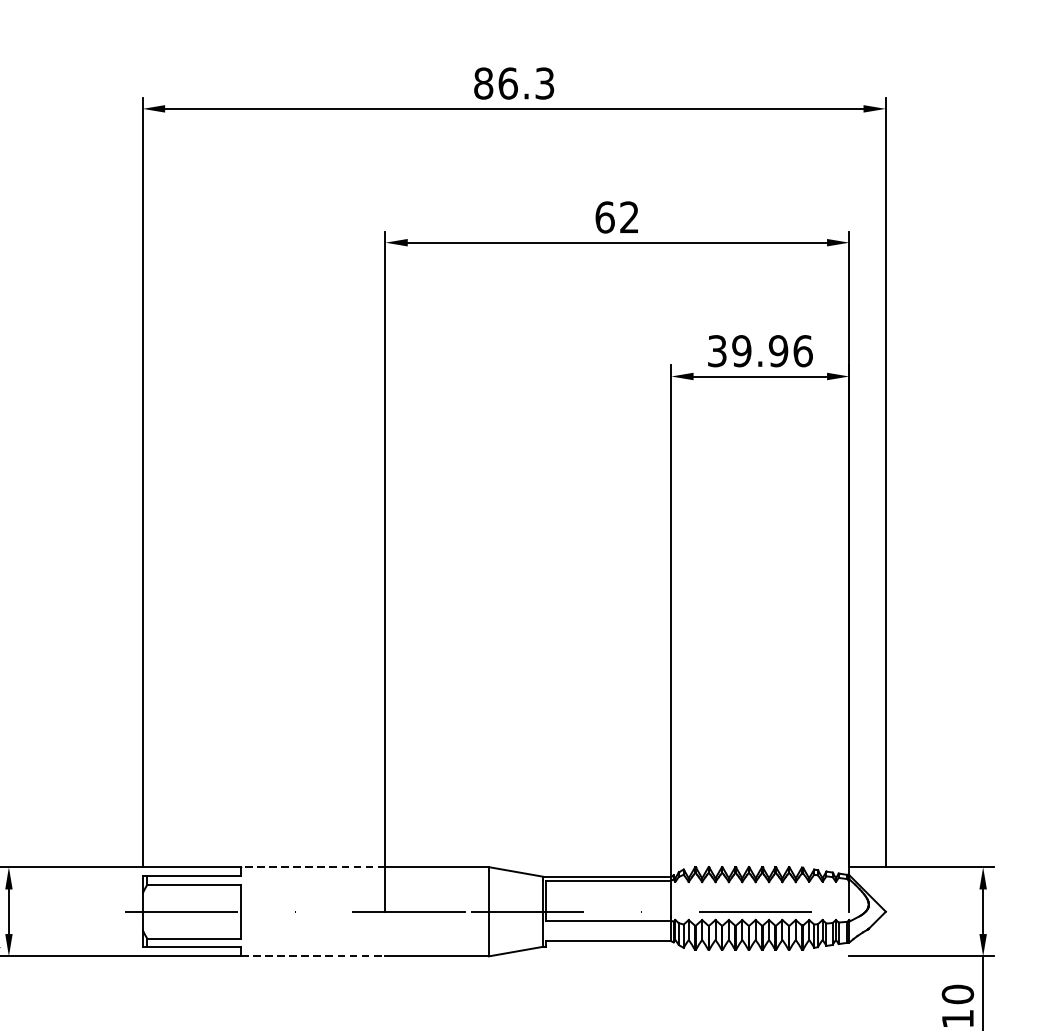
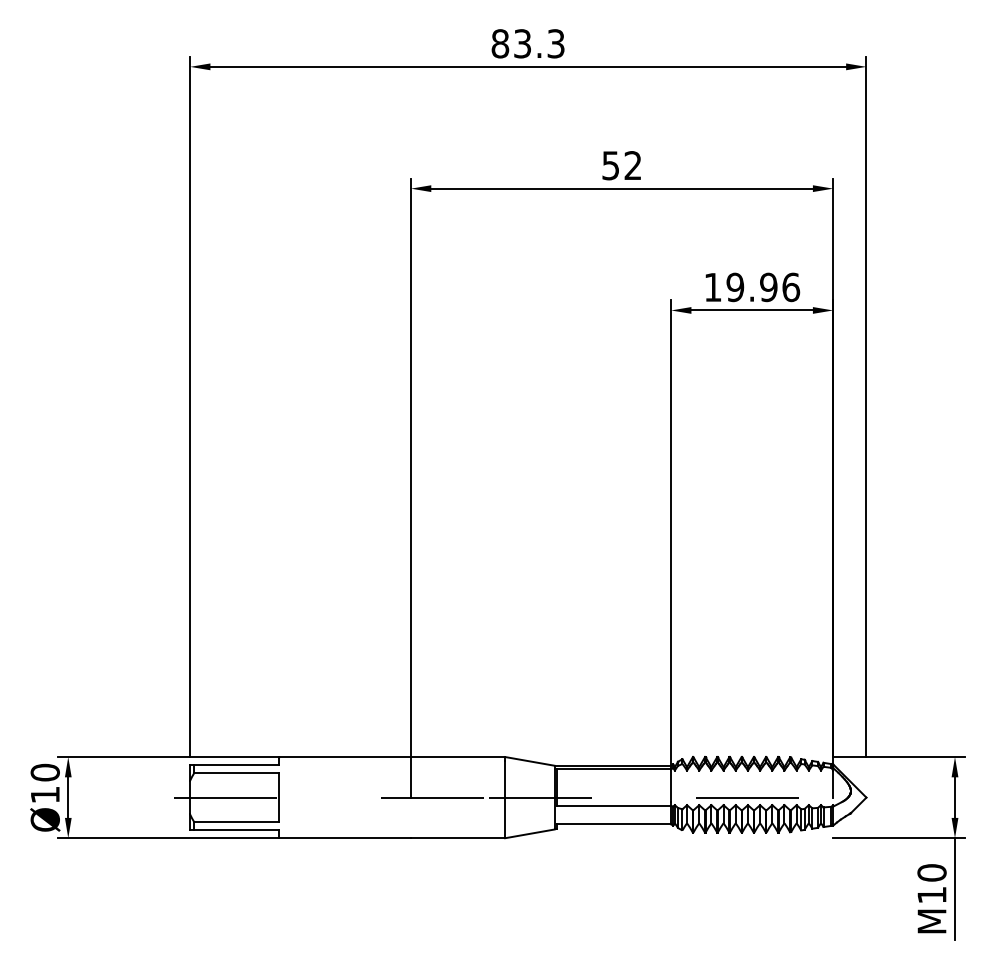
text: (507, 83) -> (522, 43), 86.3 -> 83.3
text: (604, 217) -> (610, 165), 62 -> 52
text: (716, 351) -> (712, 287), 39.96 -> 19.96
line: (313, 867) -> (345, 757), dashed -> solid
line: (313, 956) -> (345, 838), dashed -> solid

